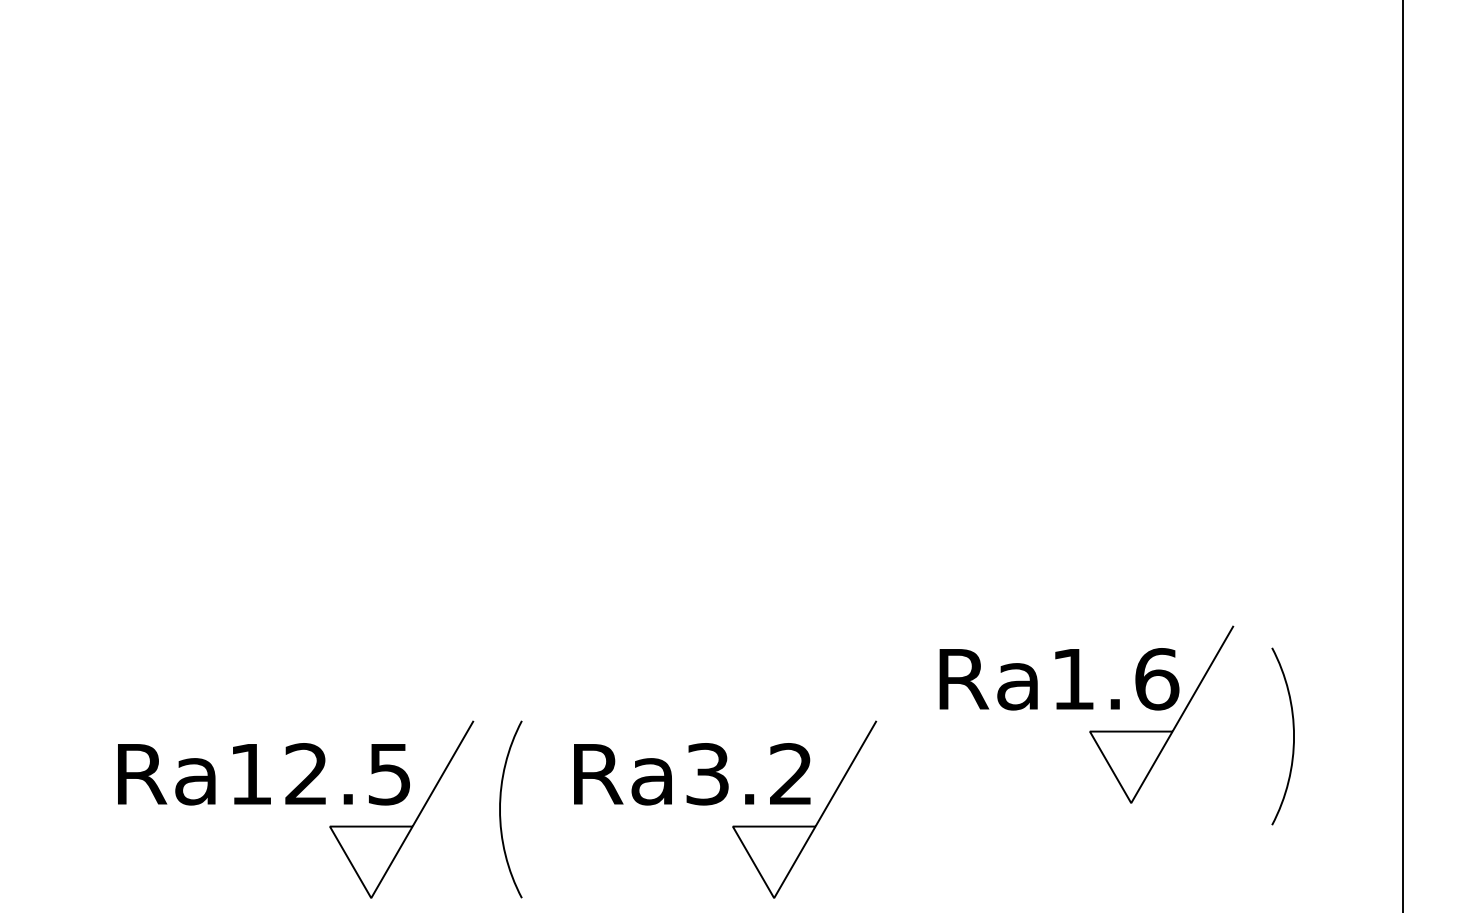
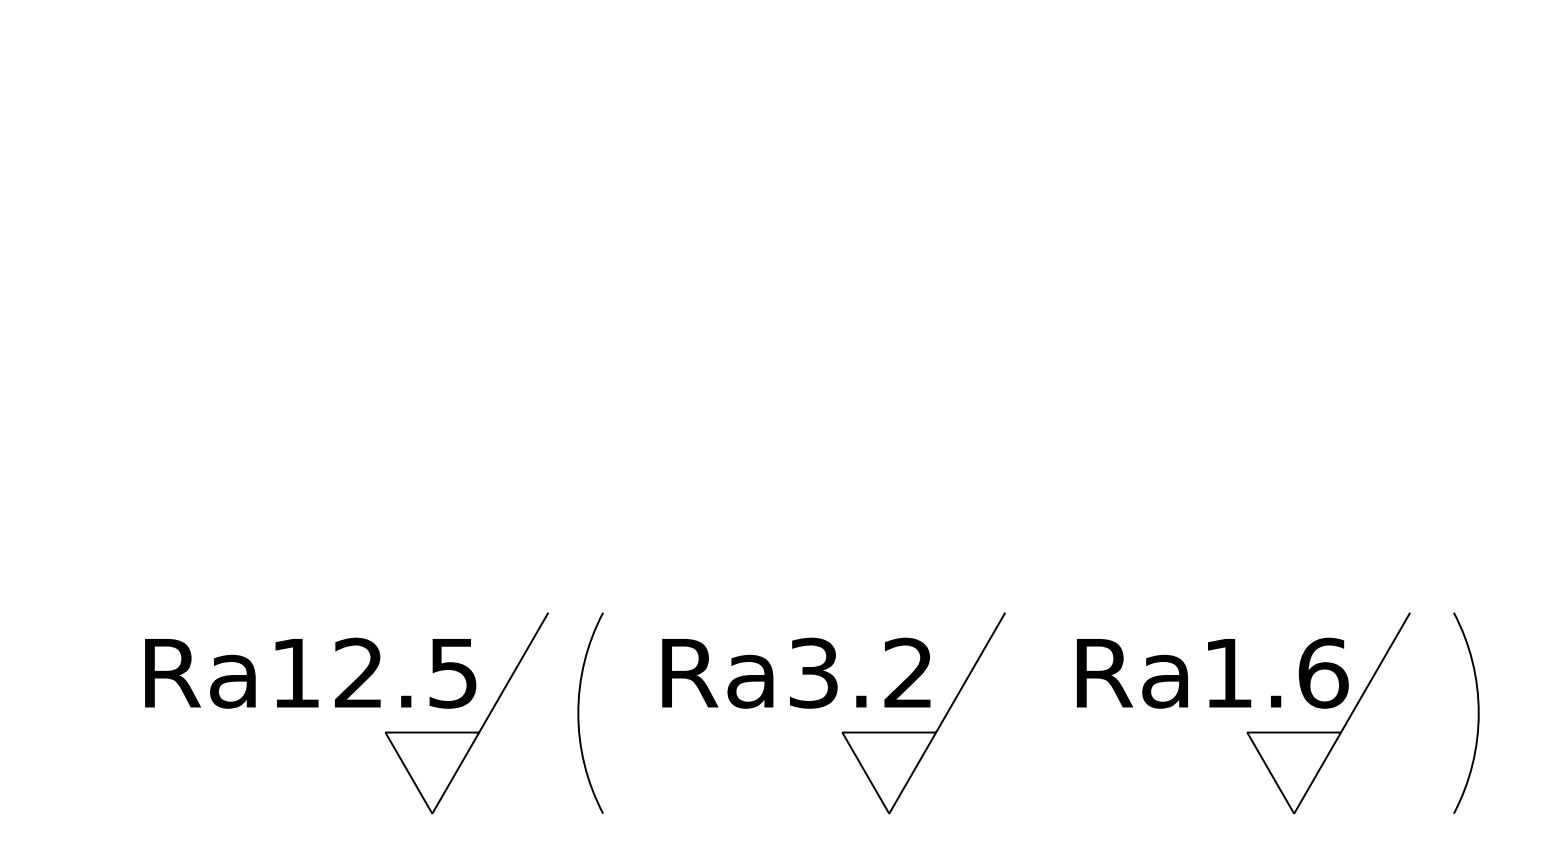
part: (1086, 714) -> (1243, 713), moved
part: (1293, 736) -> (1478, 713), moved

